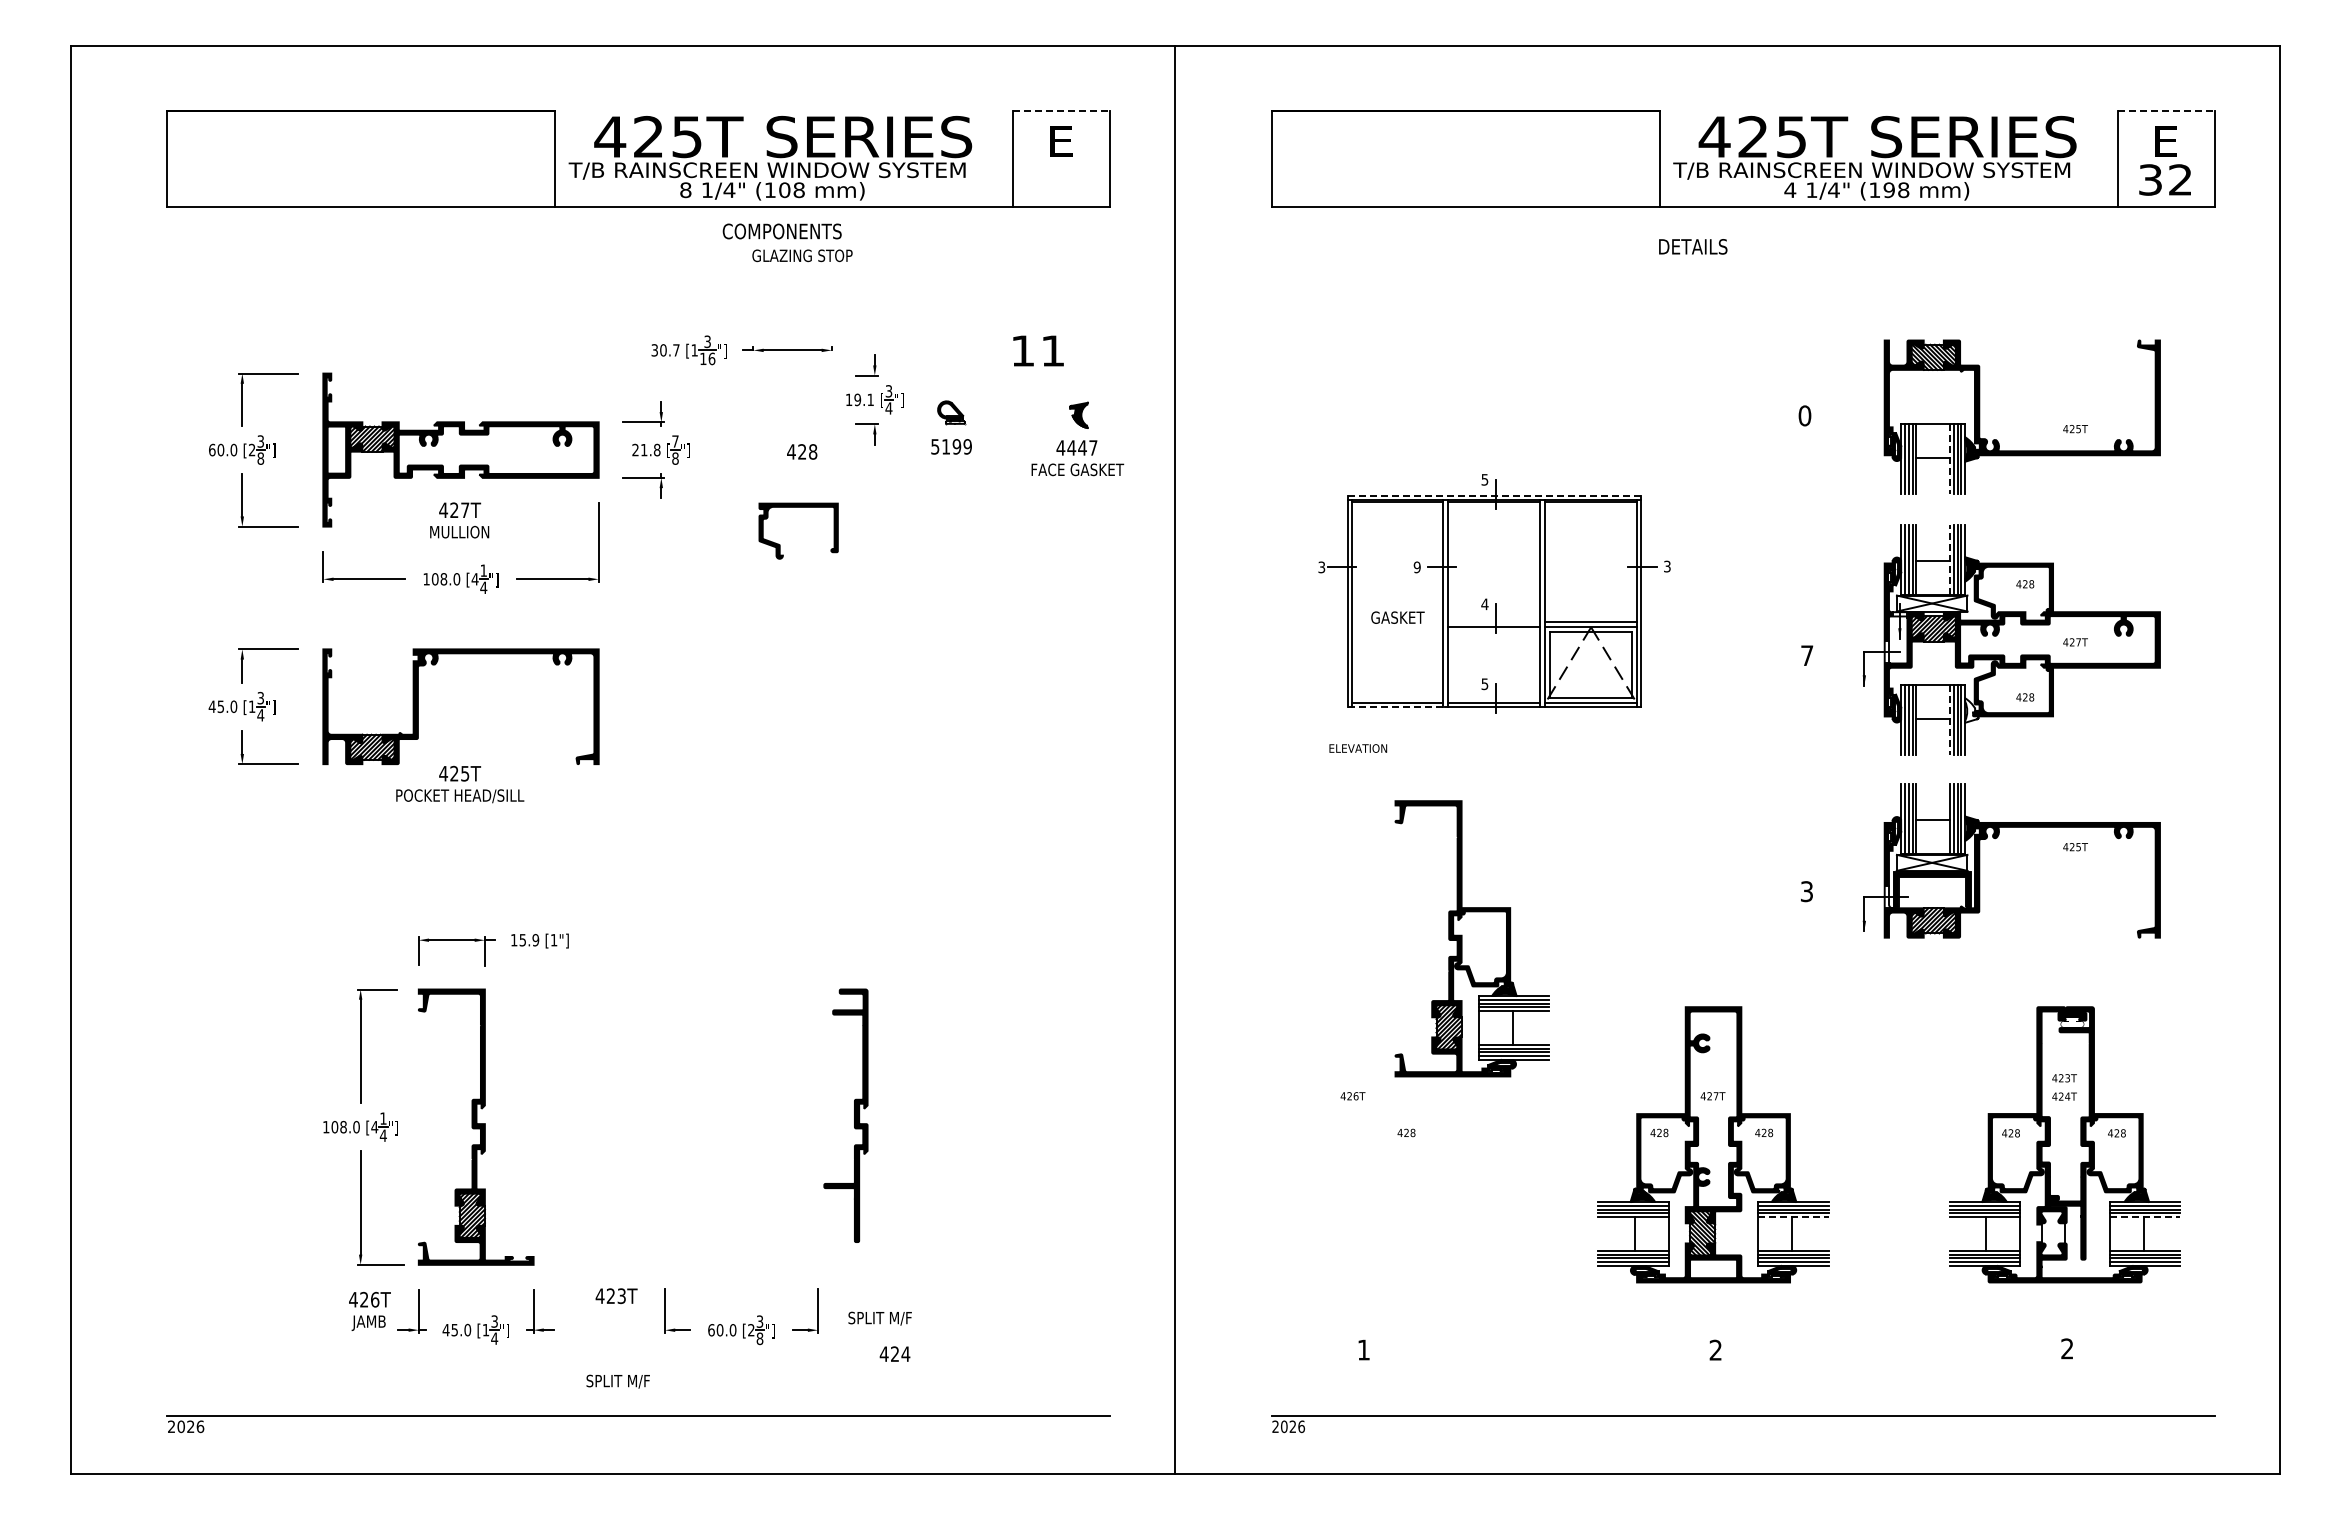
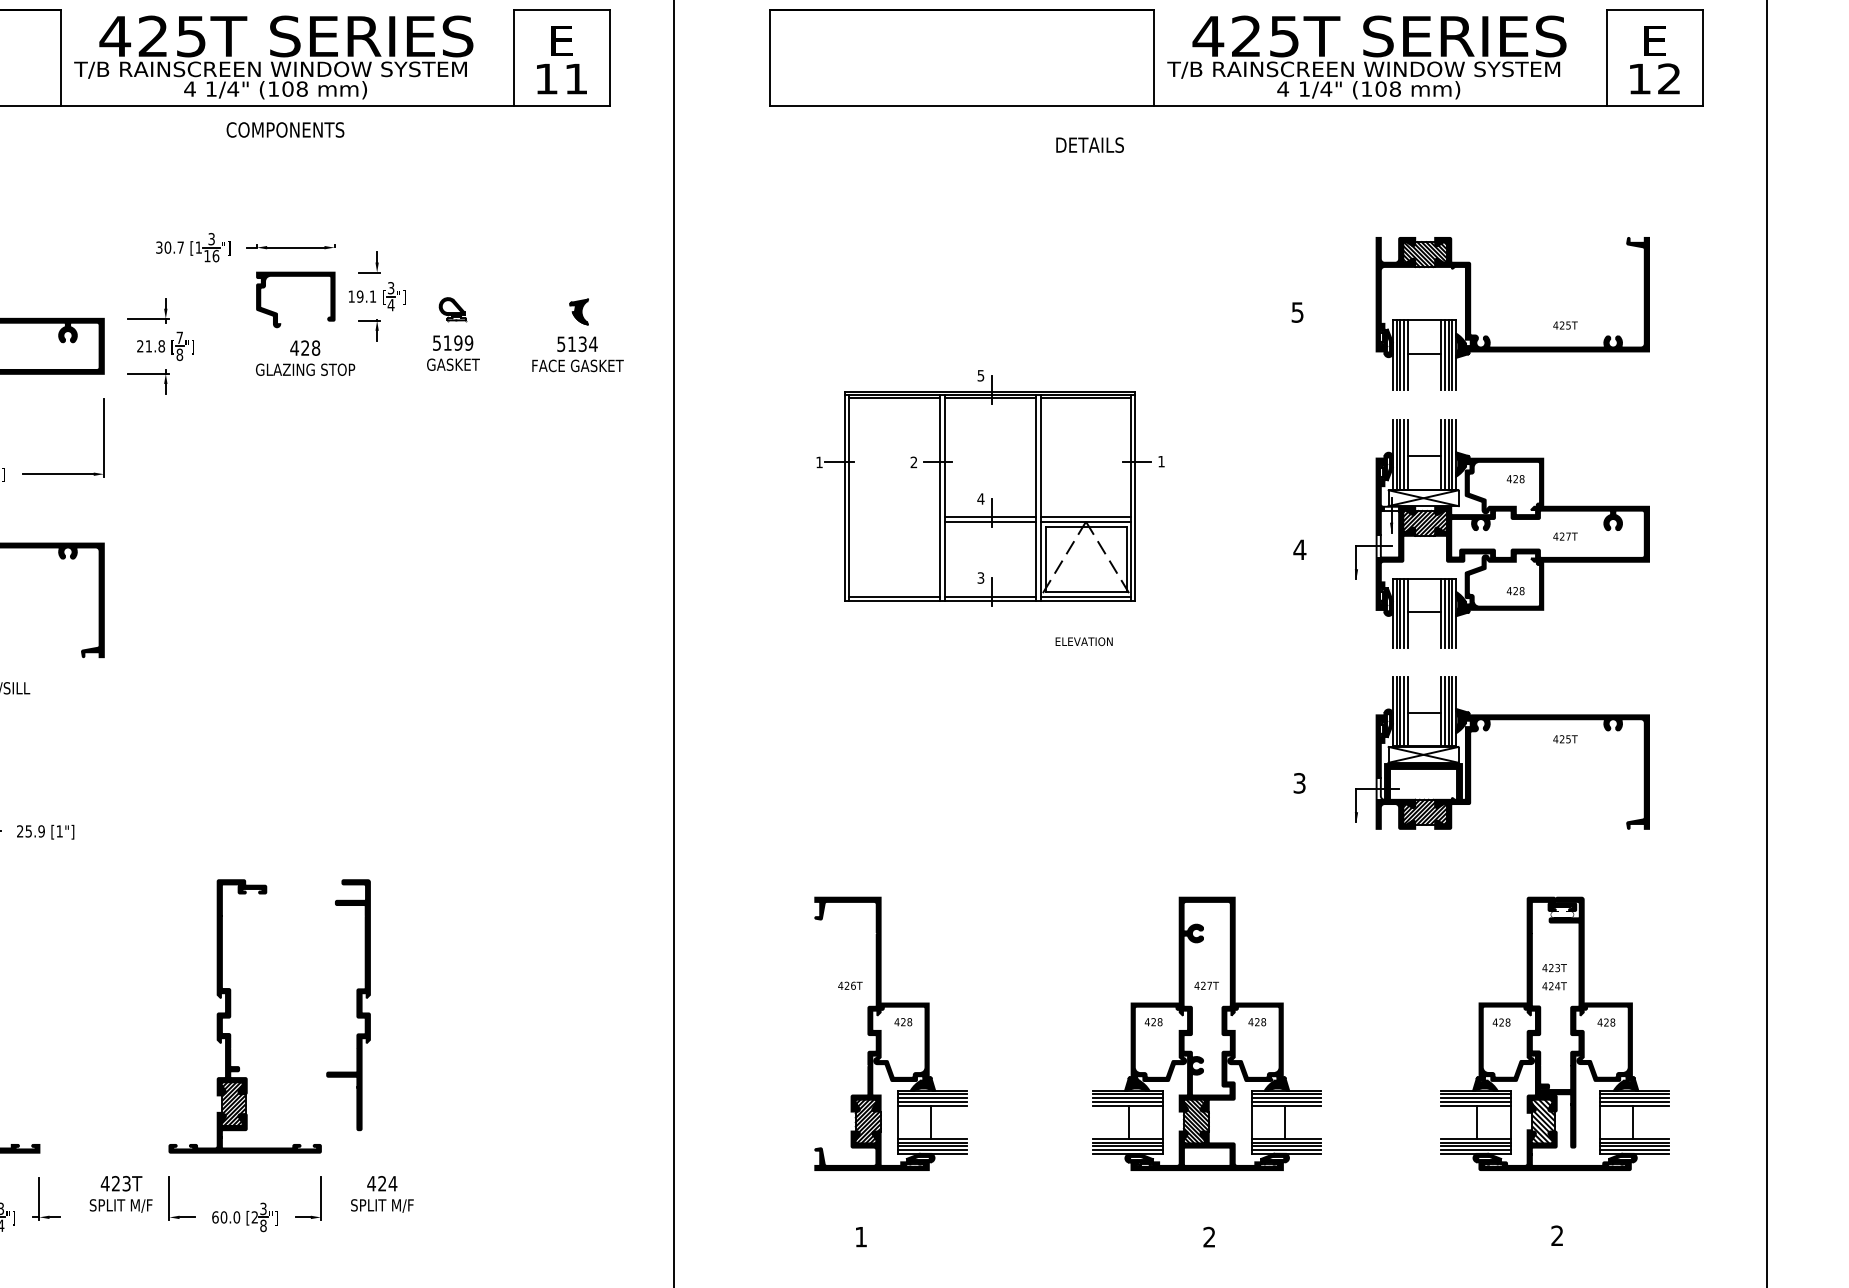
line: (1062, 110) -> (562, 10), dashed -> solid
line: (2166, 110) -> (1655, 10), dashed -> solid
text: (2150, 179) -> (1639, 78), 32 -> 12
text: (685, 190) -> (189, 89), 8 -> 4
text: (1888, 190) -> (1380, 89), (198 -> (108
text: (1693, 246) -> (1090, 144), moved
text: (802, 255) -> (305, 369), moved
text: (1038, 350) -> (561, 78), moved
text: (1804, 415) -> (1297, 312), 0 -> 5
text: (1076, 447) -> (576, 343), 4447 -> 5134
line: (1949, 459) -> (1440, 355), dashed -> solid
line: (1494, 495) -> (990, 391), dashed -> solid
part: (780, 544) -> (277, 313), moved
line: (1949, 559) -> (1440, 454), dashed -> solid
text: (1667, 566) -> (1161, 461), 3 -> 1
text: (1321, 567) -> (819, 462), 3 -> 1
text: (1416, 567) -> (913, 462), 9 -> 2
text: (1397, 617) -> (453, 364), moved
line: (1494, 622) -> (990, 516), added
text: (1806, 655) -> (1299, 549), 7 -> 4
text: (1484, 683) -> (980, 577), 5 -> 3
line: (1395, 707) -> (892, 601), dashed -> solid
fill: (1971, 710) -> (1462, 604), added
line: (1949, 720) -> (1440, 613), dashed -> solid
text: (1358, 748) -> (1084, 641), moved
part: (1471, 938) -> (890, 1033), moved
text: (514, 940) -> (20, 831), 15.9 -> 25.9
part: (727, 1126) -> (231, 1015), added
line: (1794, 1217) -> (1287, 1105), dashed -> solid
line: (2145, 1217) -> (1634, 1105), dashed -> solid
hatch: (2053, 1233) -> (1543, 1121), added
text: (894, 1353) -> (381, 1183), moved
text: (617, 1381) -> (120, 1205), moved

